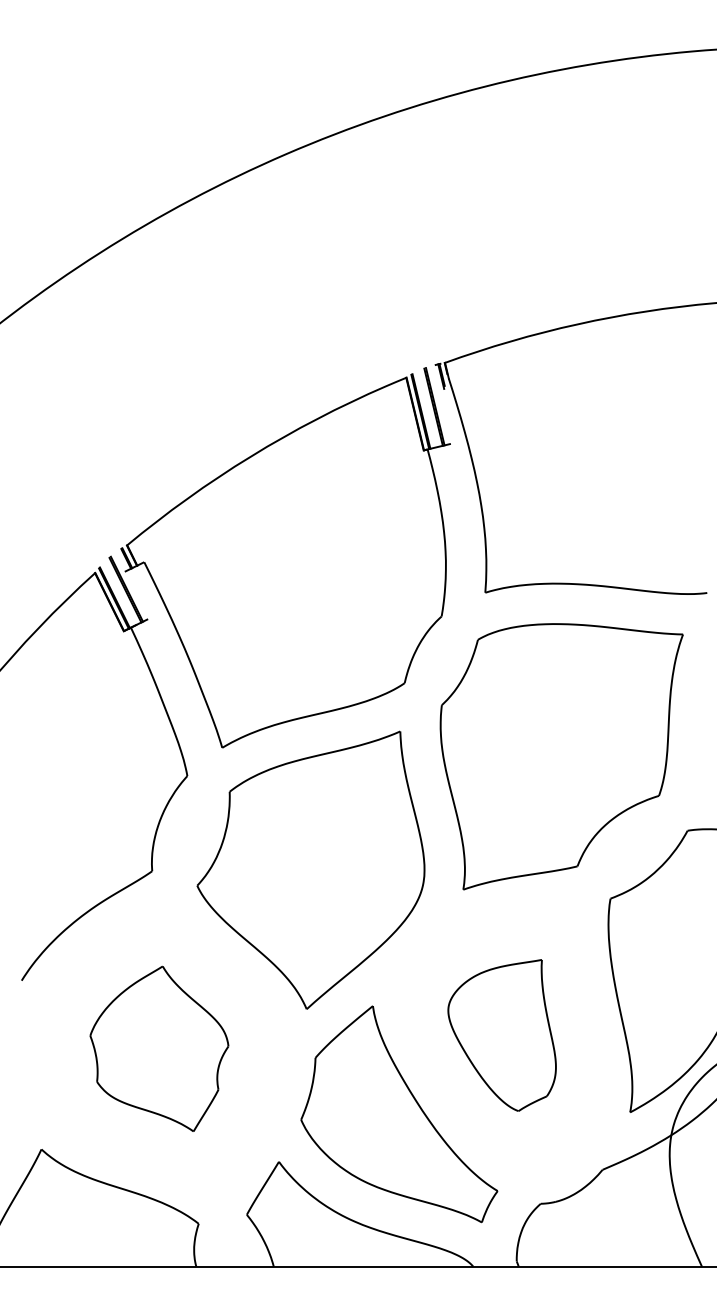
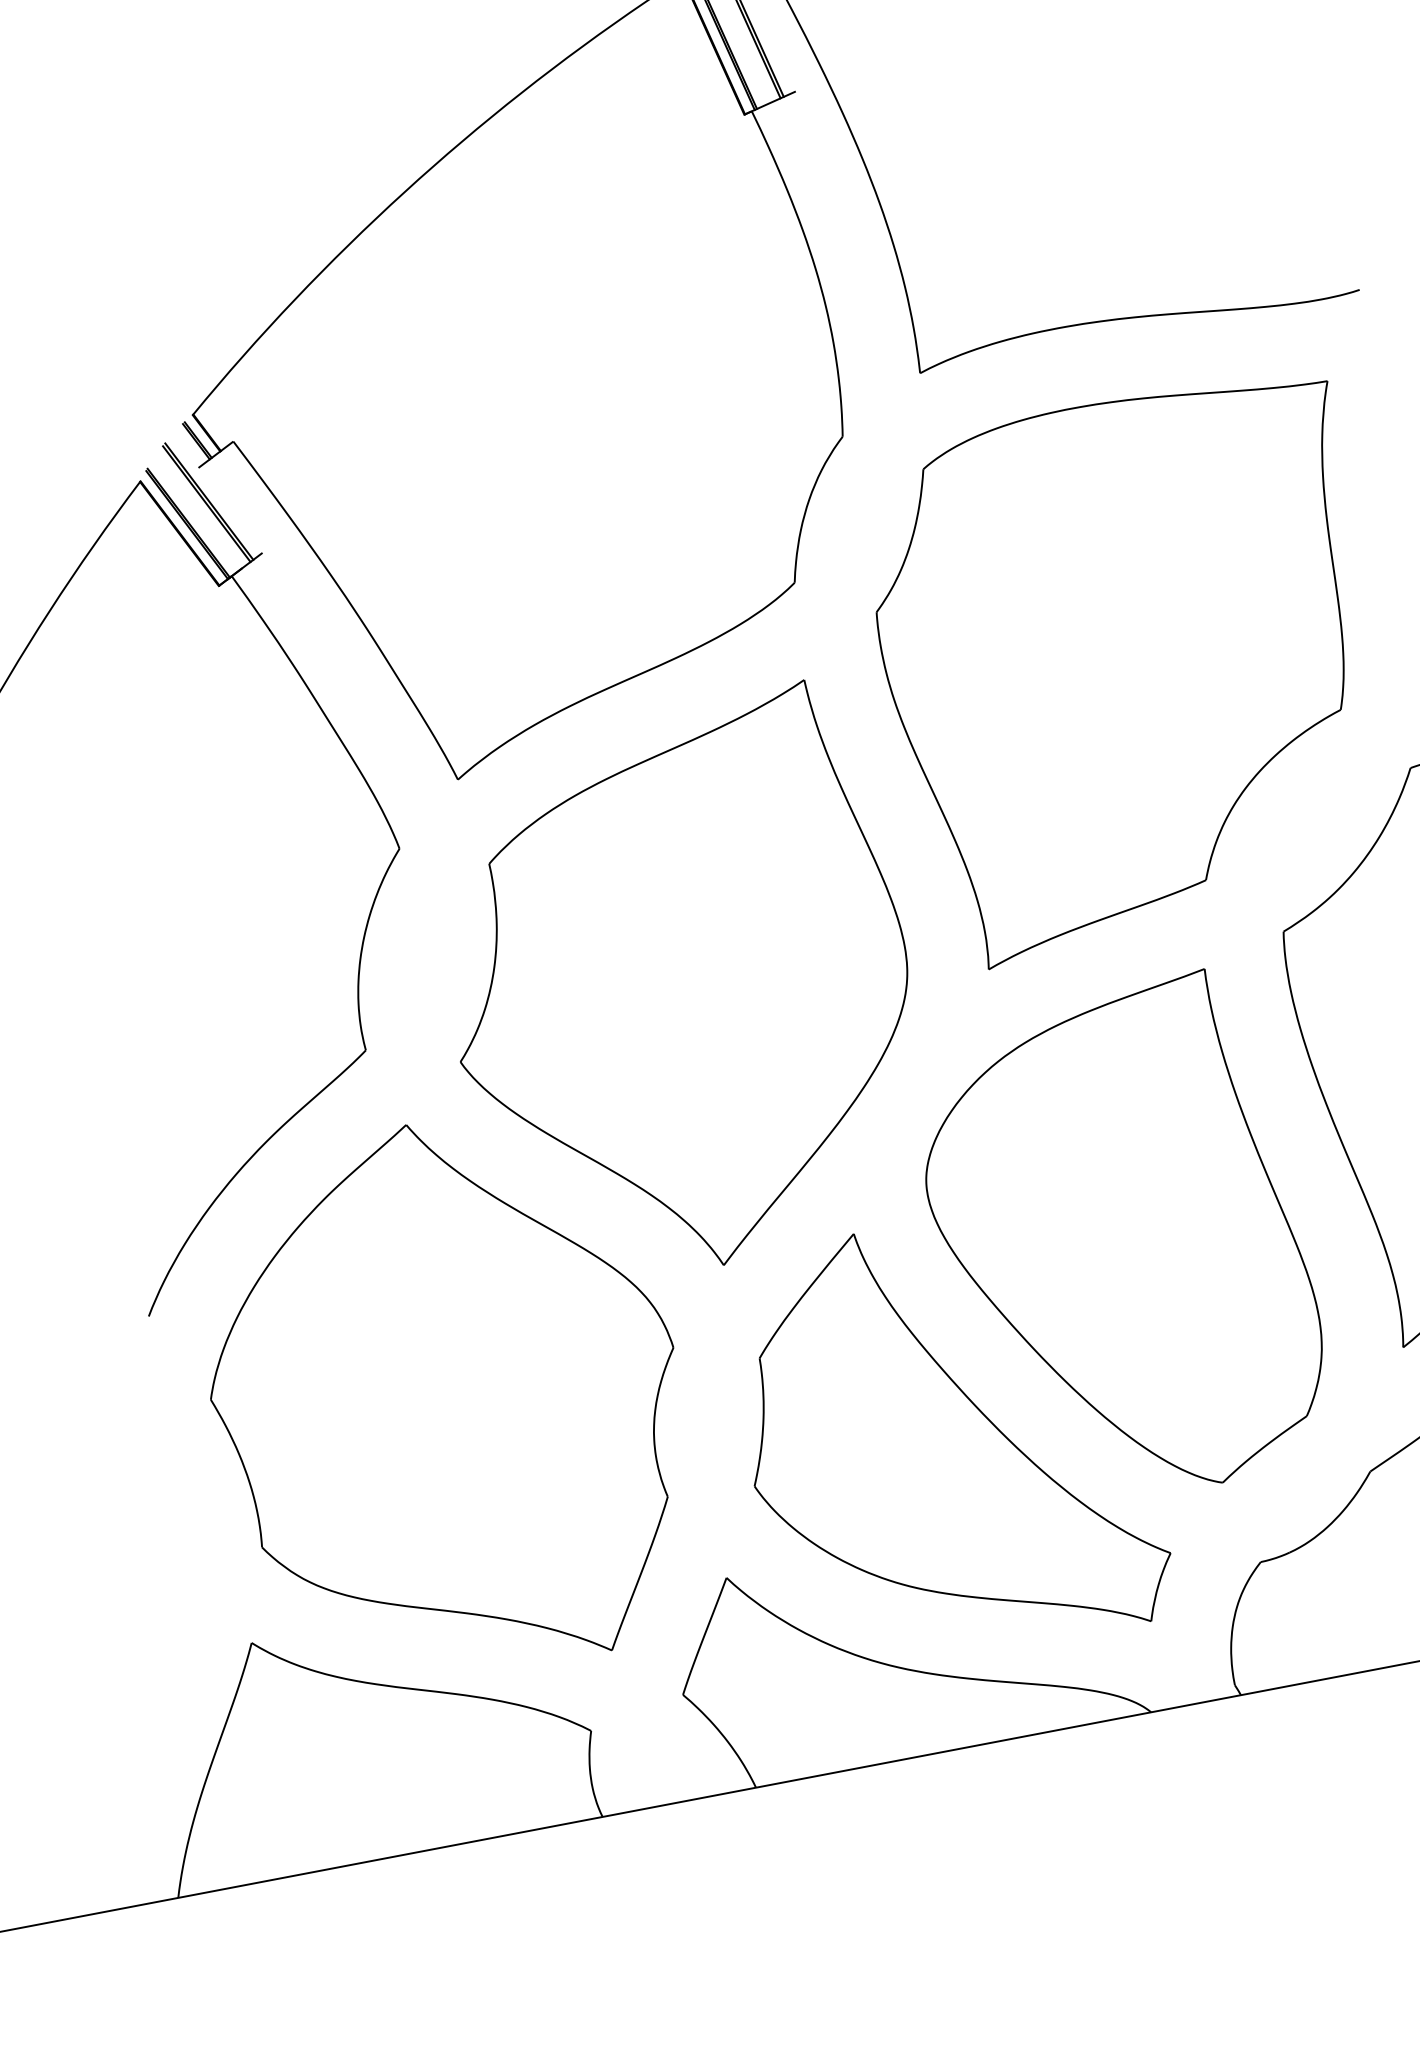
part: (501, 1035) -> (1119, 1243), size x1.67
part: (159, 1048) -> (447, 1398), size x1.67

